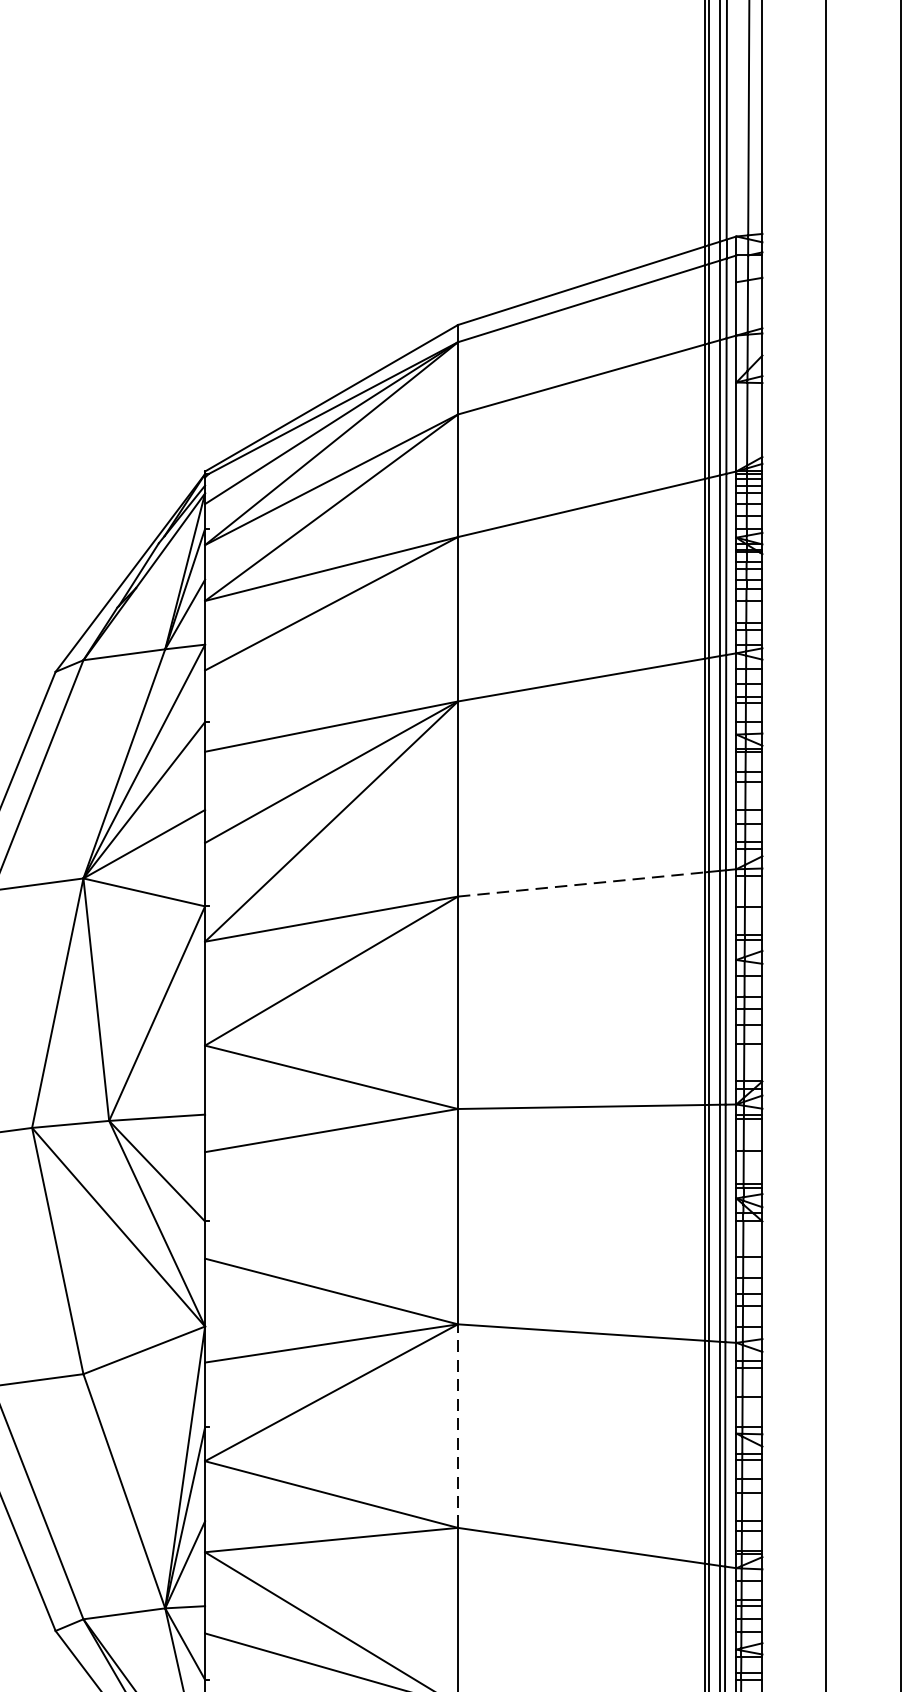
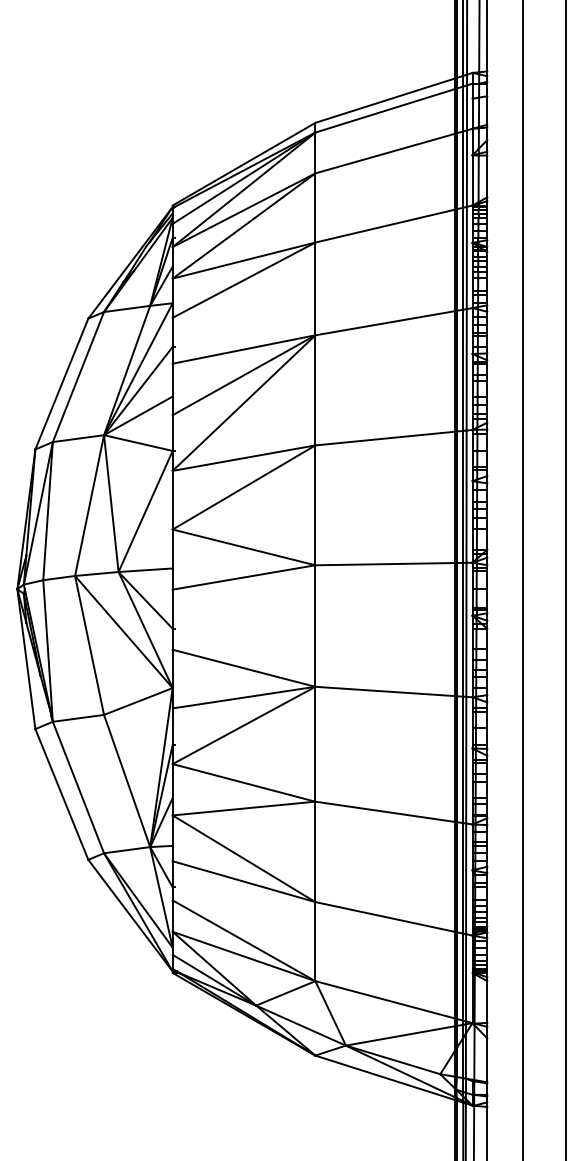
line: (582, 884) -> (385, 438), dashed -> solid
line: (458, 1424) -> (315, 743), dashed -> solid

